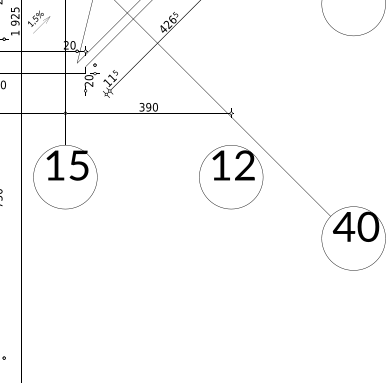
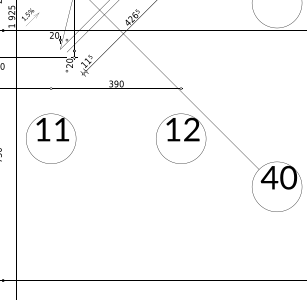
text: (78, 165) -> (61, 129), 15 -> 11

